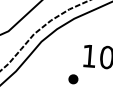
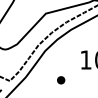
part: (73, 79) -> (61, 80), moved

